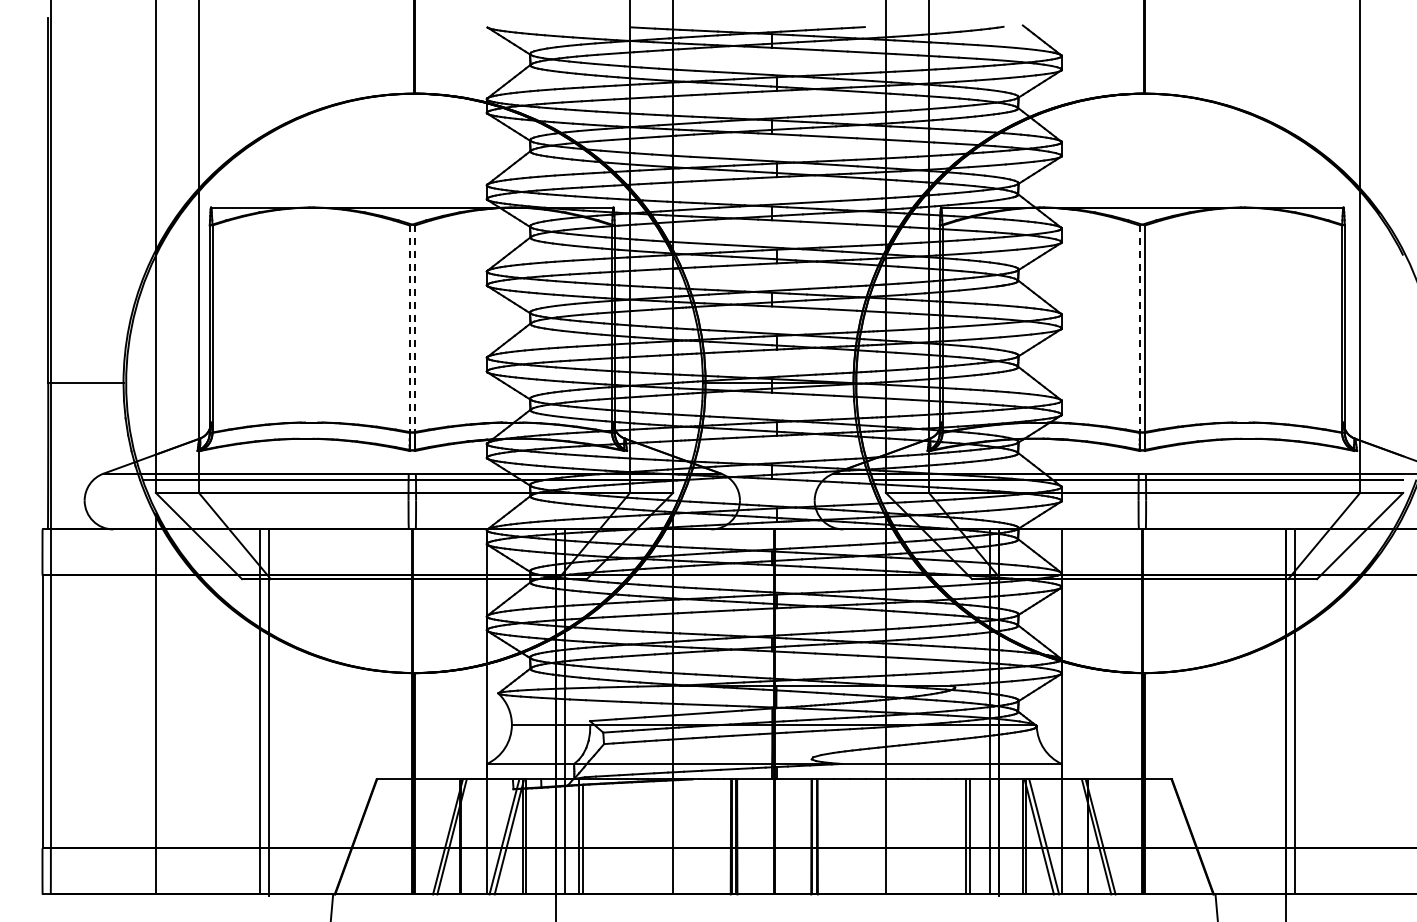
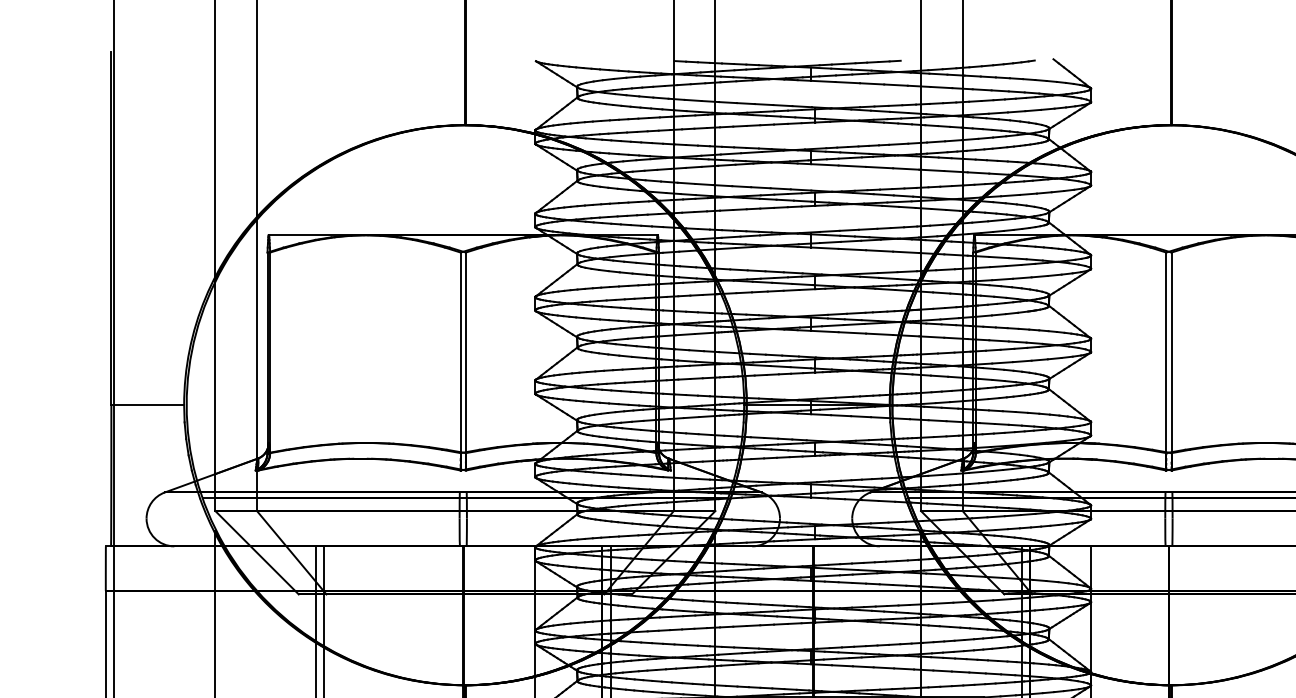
line: (409, 329) -> (460, 353), dashed -> solid
line: (415, 329) -> (466, 353), dashed -> solid
line: (1139, 329) -> (1166, 353), dashed -> solid

